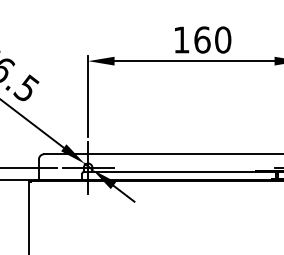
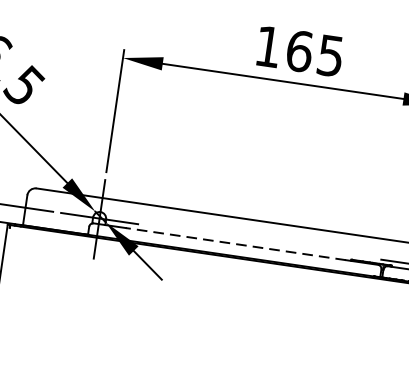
text: (223, 39) -> (331, 55), 160 -> 165
line: (178, 171) -> (234, 243), solid -> dashed

